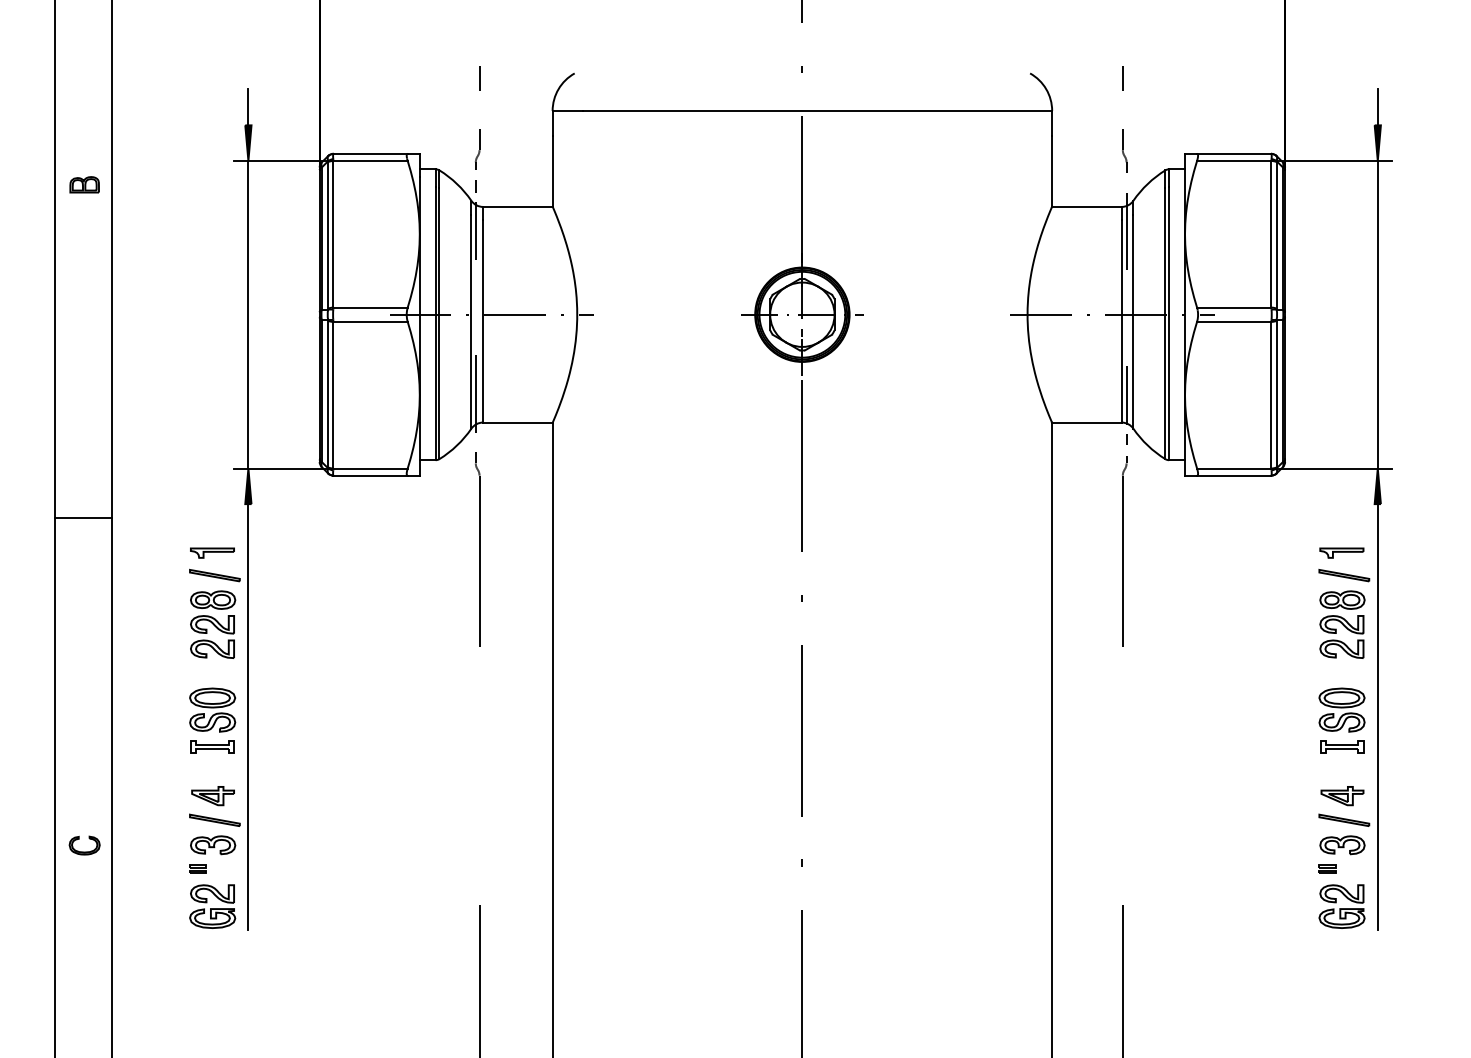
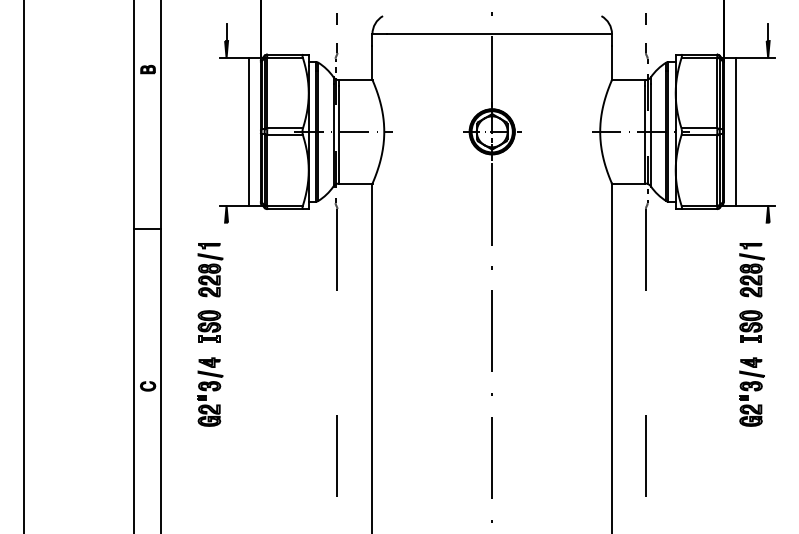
line: (248, 314) -> (248, 131), moved
line: (1378, 314) -> (736, 131), moved
line: (248, 716) -> (226, 324), removed
line: (1378, 716) -> (768, 324), removed

